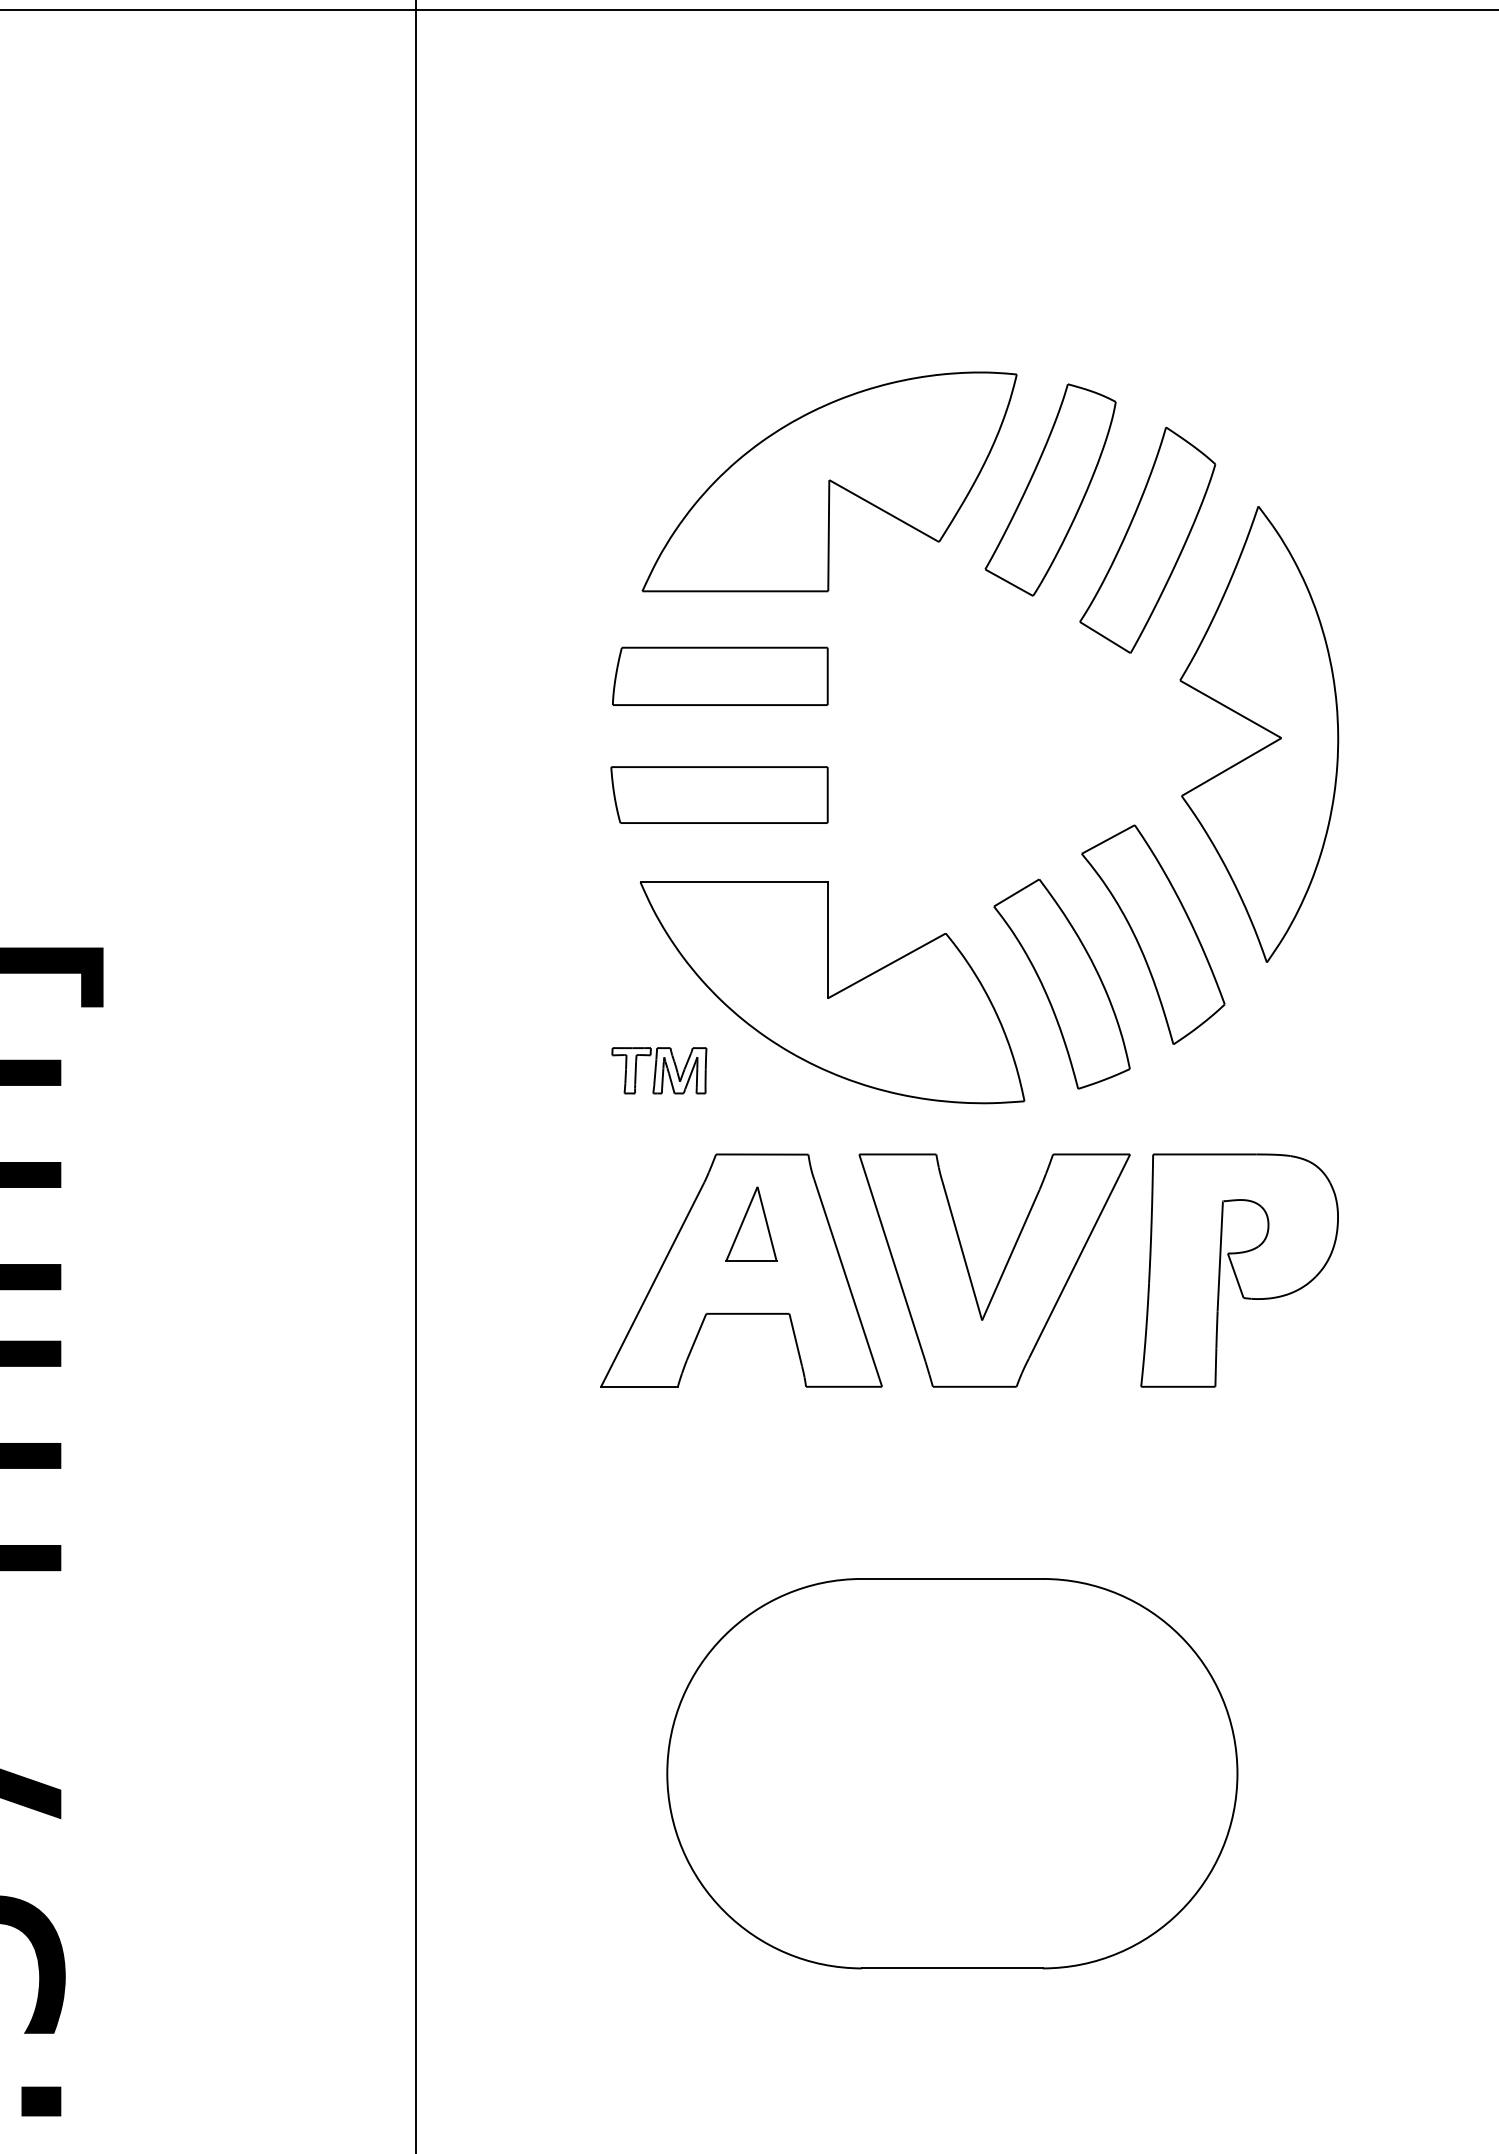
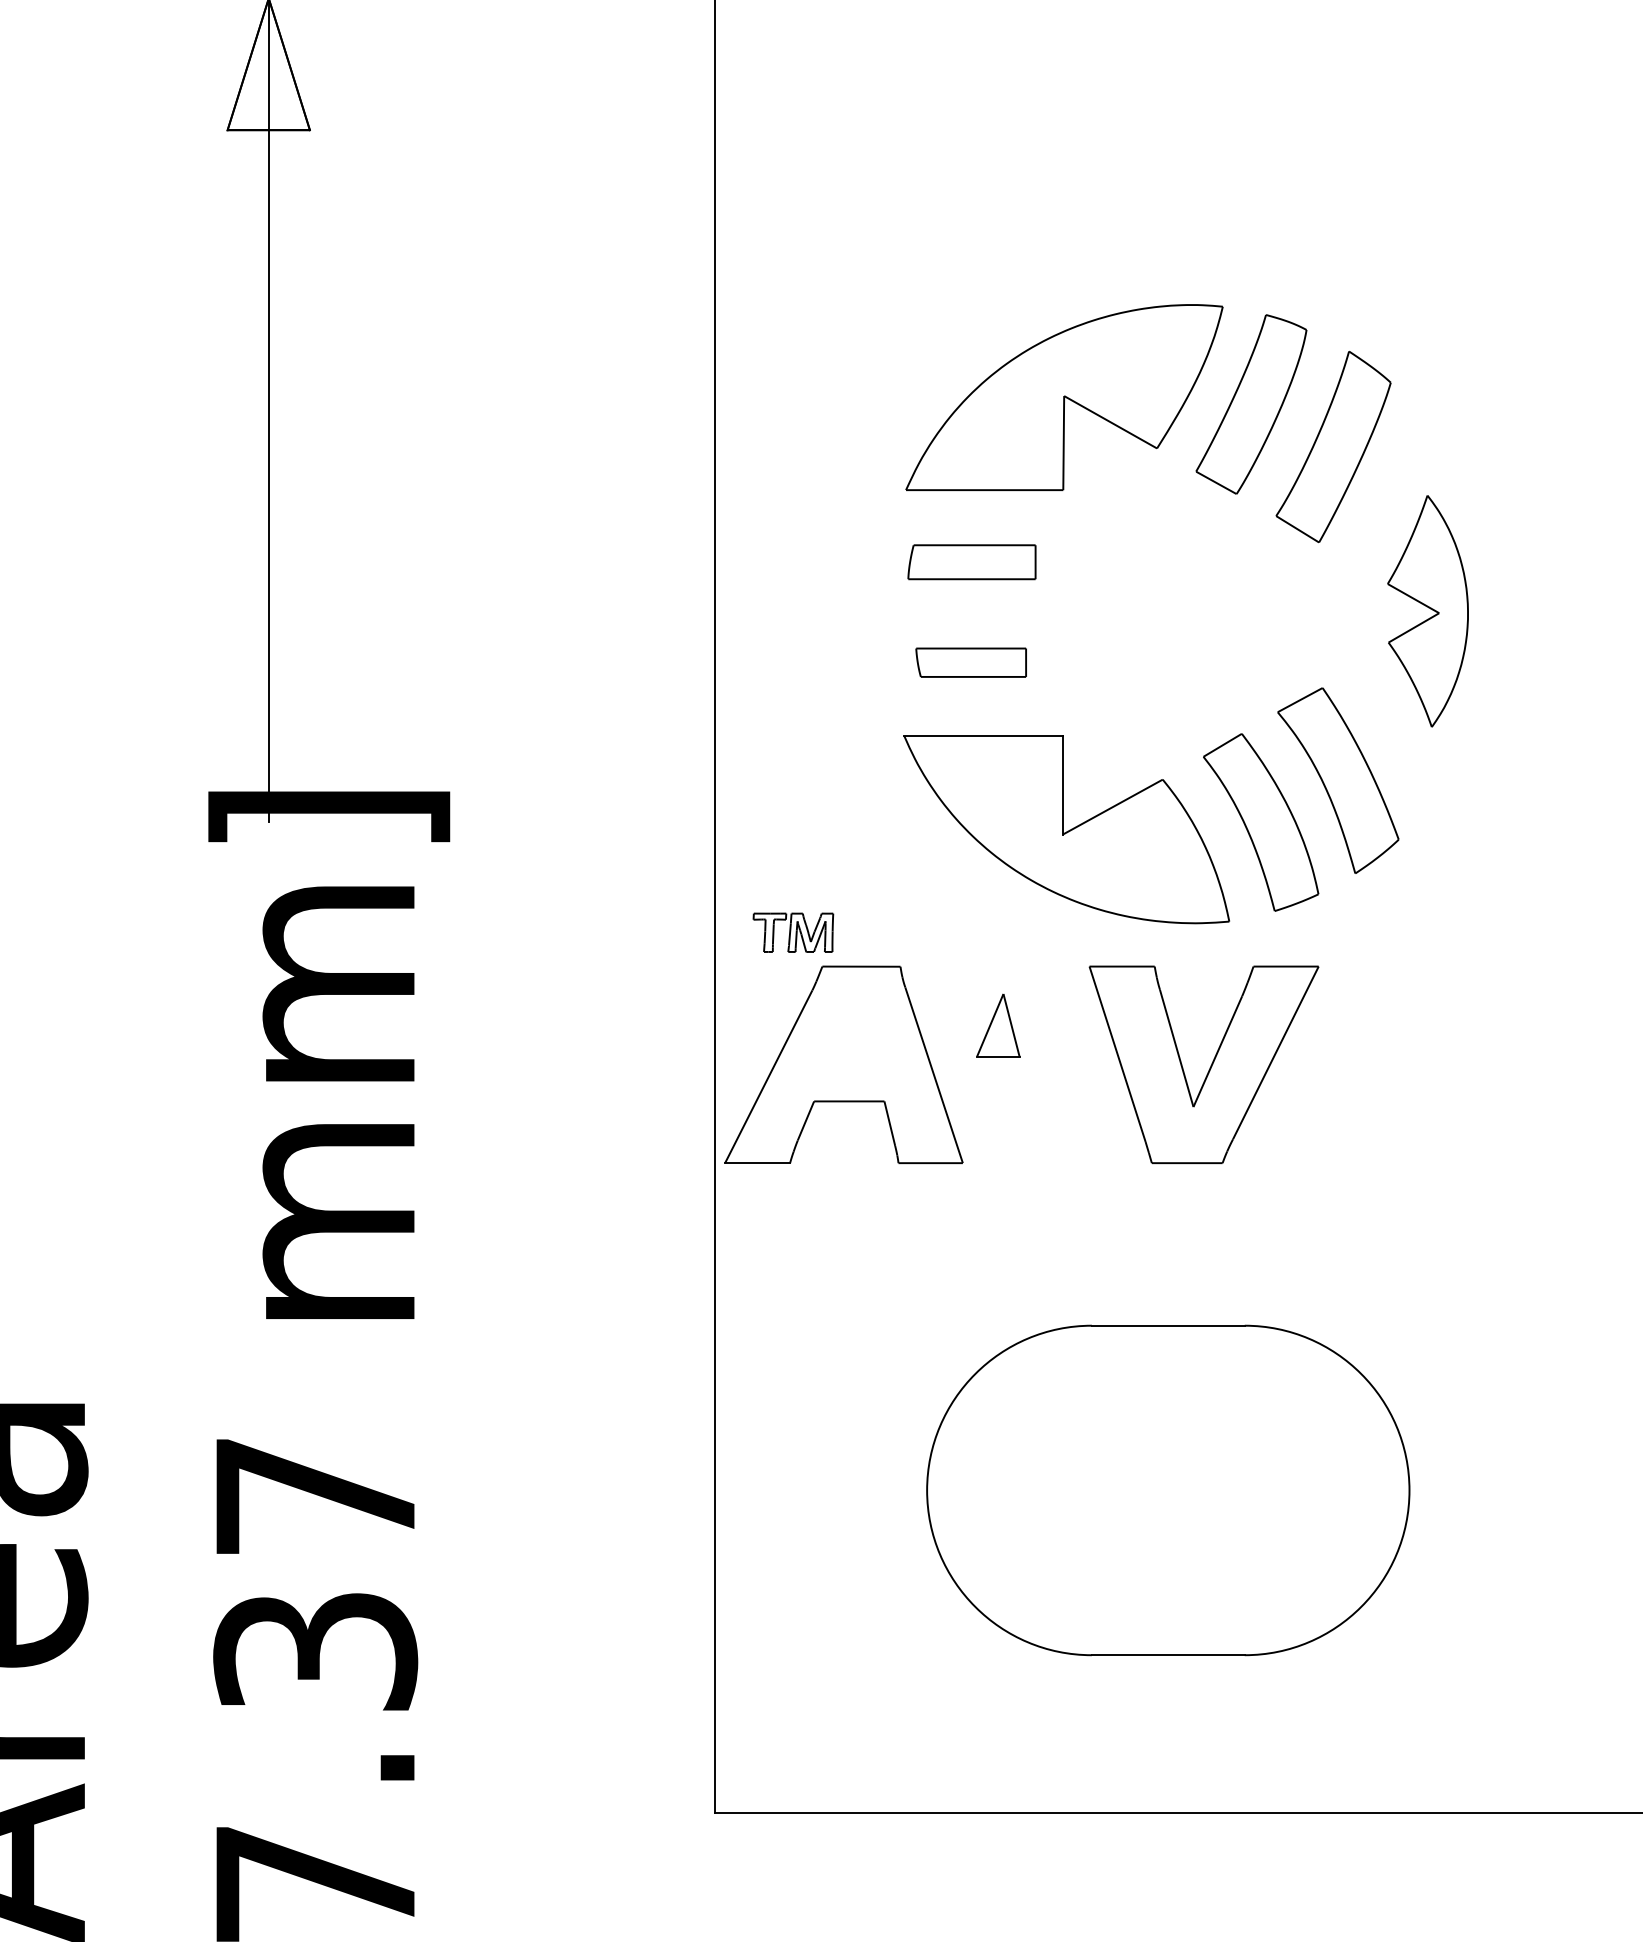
part: (719, 676) -> (971, 562), size x0.7
part: (1258, 734) -> (1427, 611), size x0.6
part: (718, 795) -> (970, 662), size x0.6
part: (659, 1070) -> (793, 932), moved
part: (741, 1270) -> (843, 1064), moved
part: (1239, 1270) -> (1411, 1064), removed

